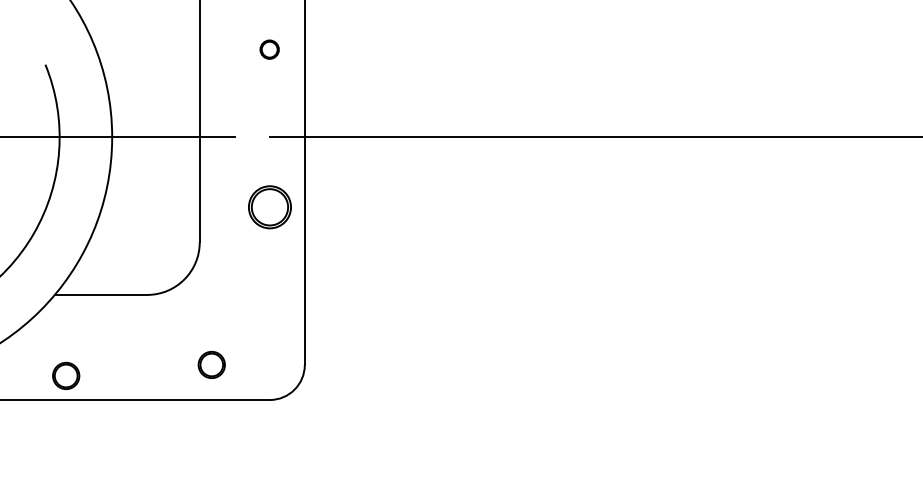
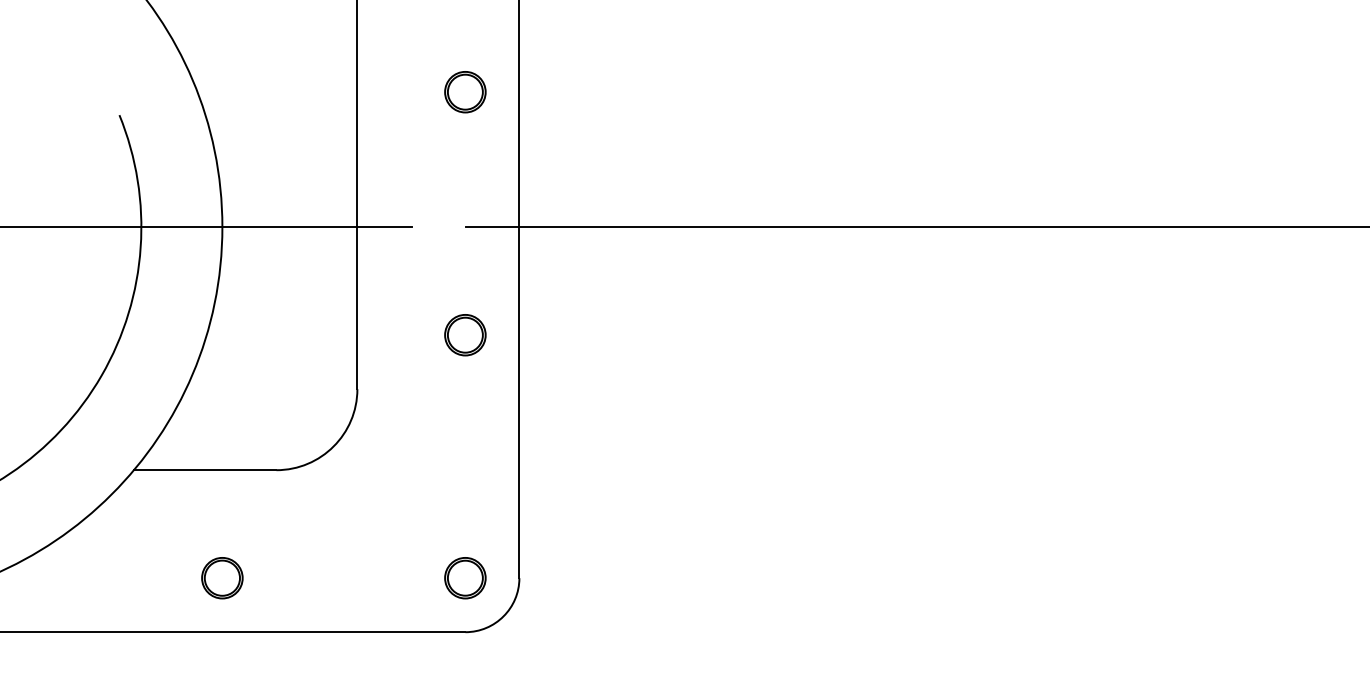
part: (269, 49) -> (464, 91), size x1.43
part: (269, 207) -> (464, 335), size x0.62
part: (211, 364) -> (464, 577), moved
part: (66, 375) -> (222, 577), moved

